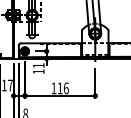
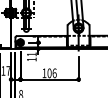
text: (60, 88) -> (49, 73), 116 -> 106

